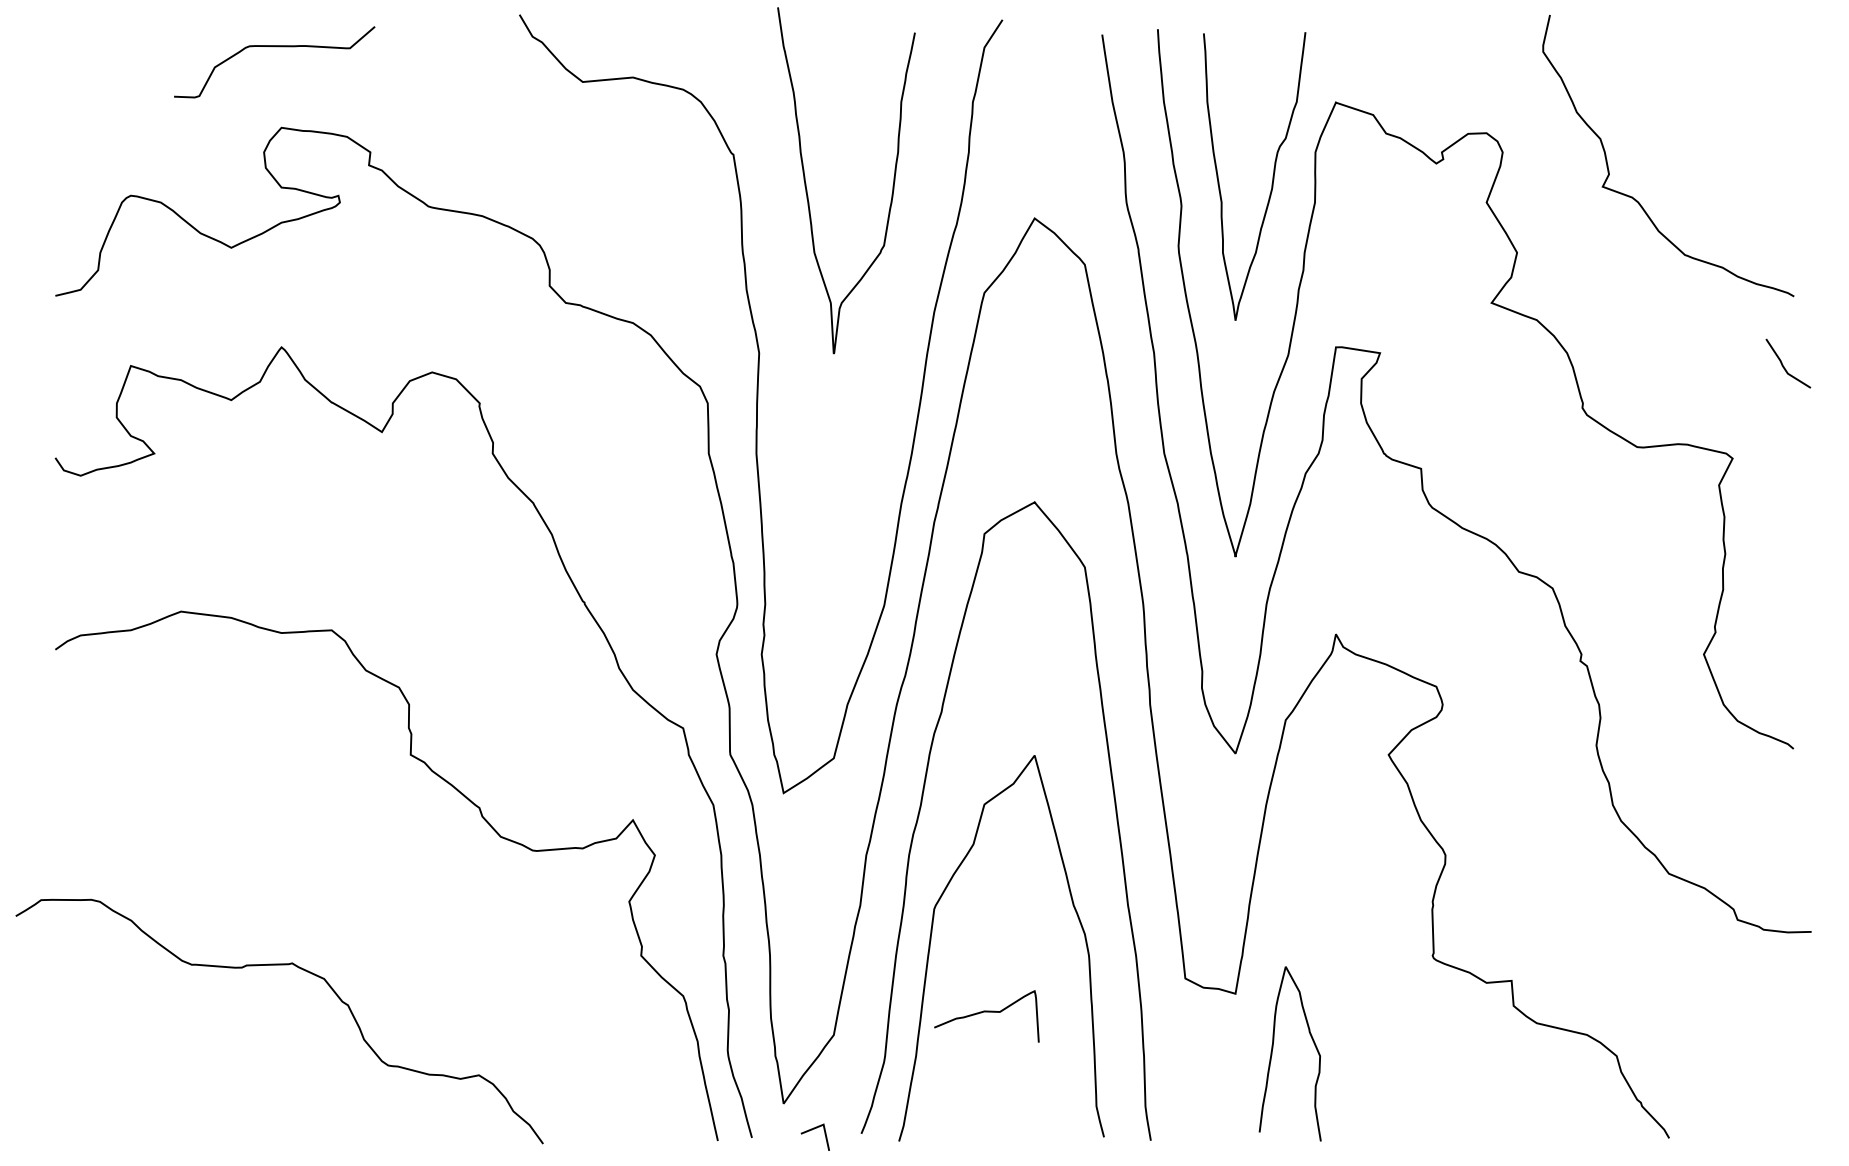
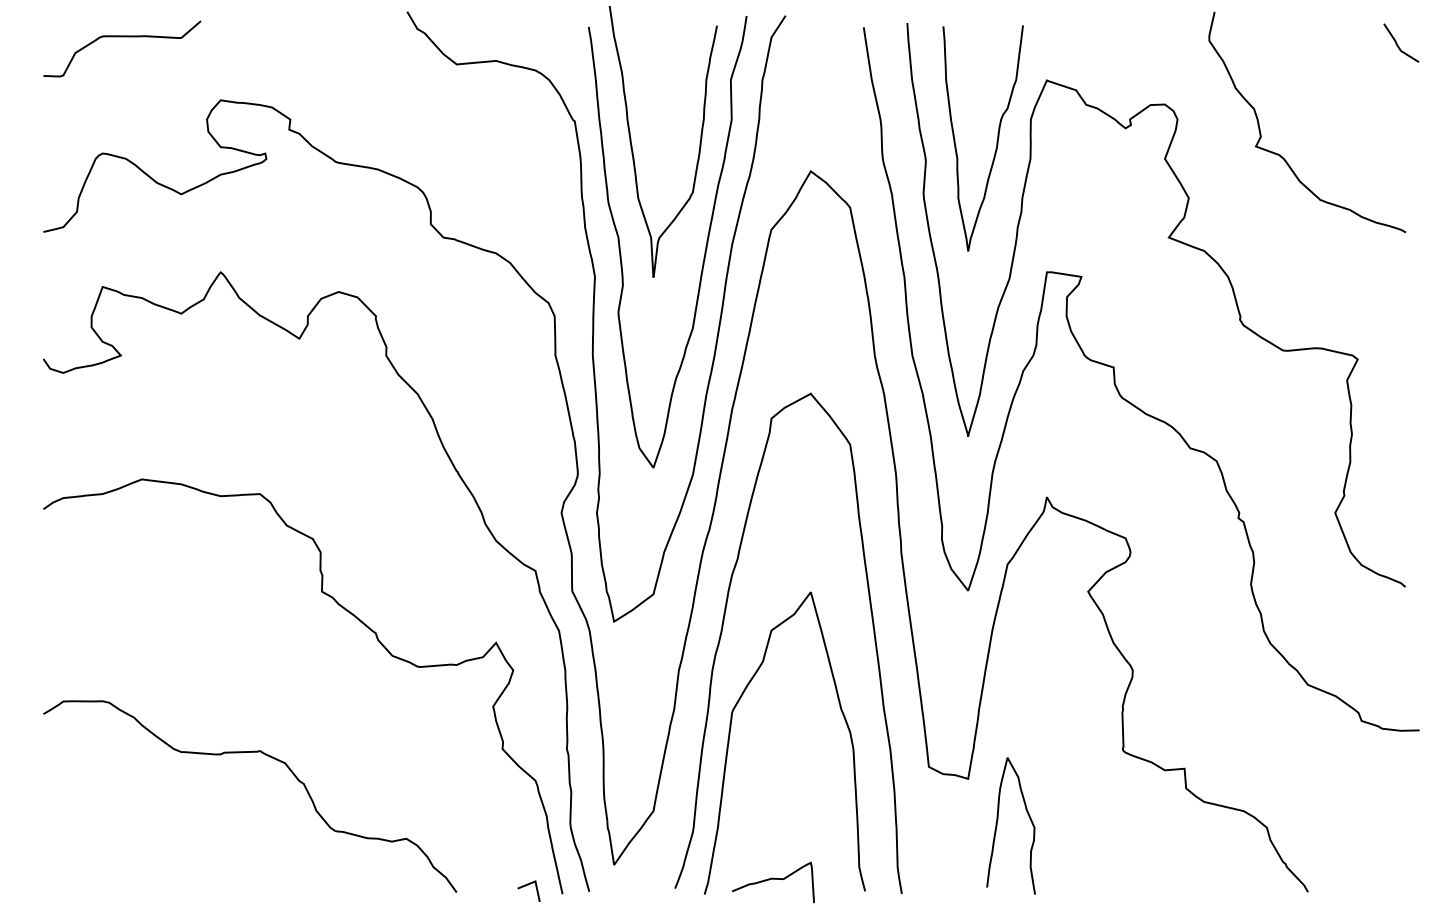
curve: (274, 47) -> (122, 37), moved
curve: (898, 320) -> (704, 251), added
line: (1783, 364) -> (1397, 43), moved
curve: (304, 971) -> (269, 757), moved
curve: (987, 1012) -> (773, 879), moved
line: (814, 1129) -> (528, 885), moved

